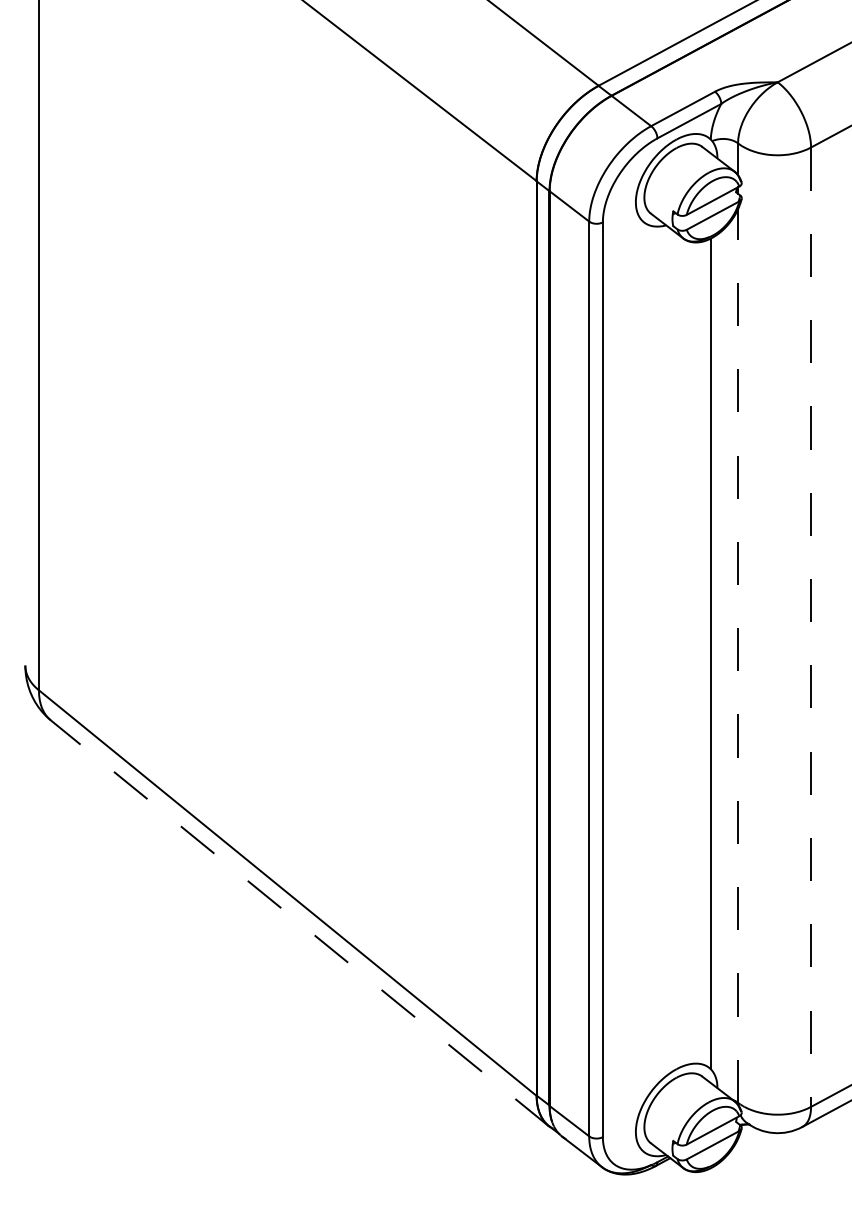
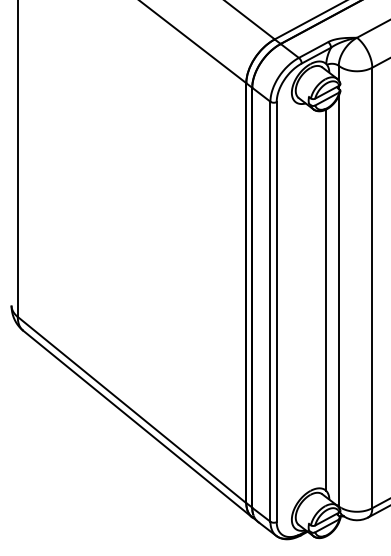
line: (811, 628) -> (372, 288), dashed -> solid
line: (737, 654) -> (338, 300), dashed -> solid
line: (299, 922) -> (137, 423), dashed -> solid

